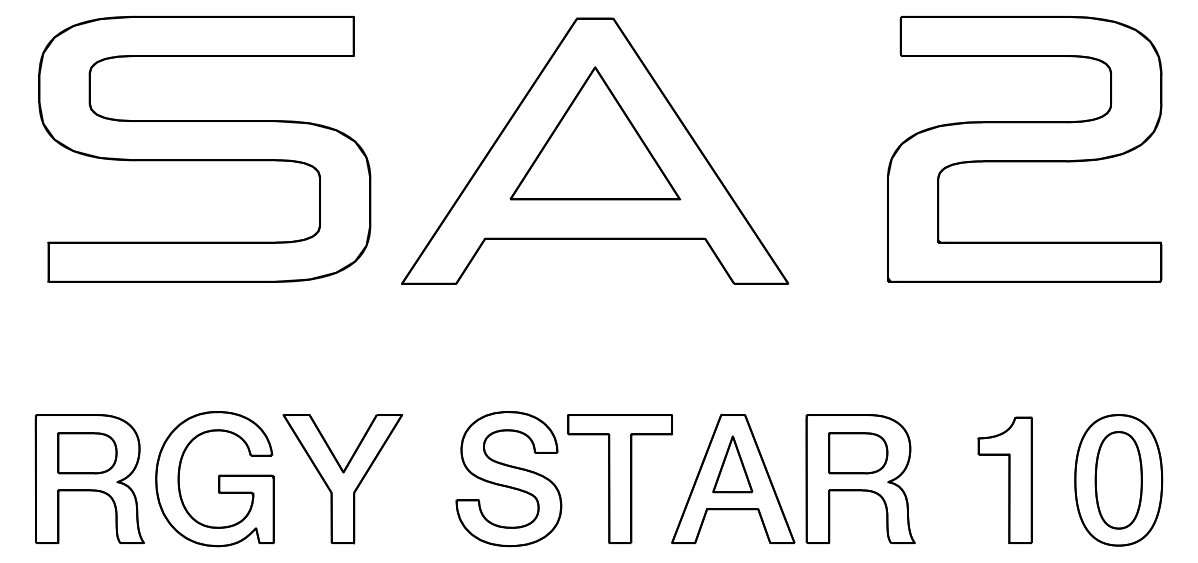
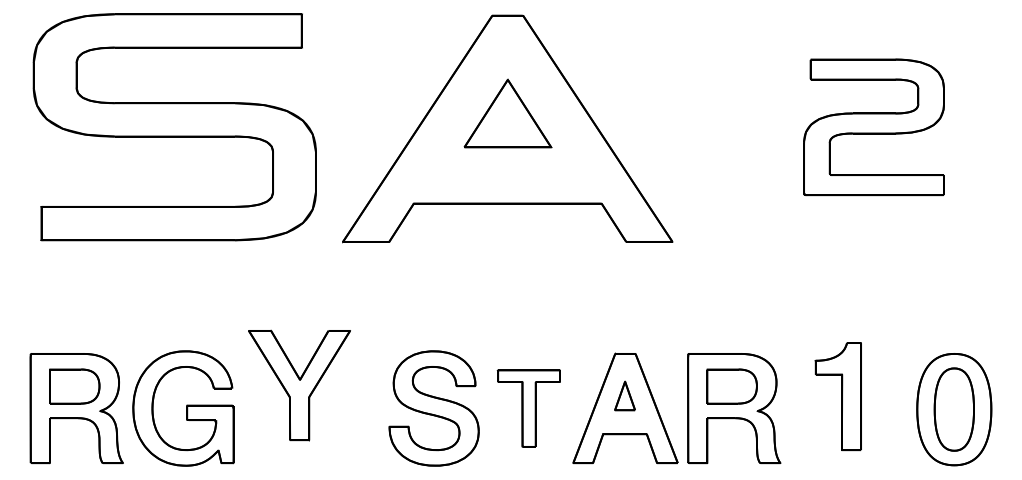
part: (594, 133) -> (507, 113), size x0.6
part: (1023, 149) -> (873, 127), size x0.6
part: (732, 463) -> (624, 395), size x0.6
part: (342, 479) -> (299, 385), moved
part: (619, 479) -> (528, 408), size x0.7
part: (1004, 480) -> (837, 396), moved

